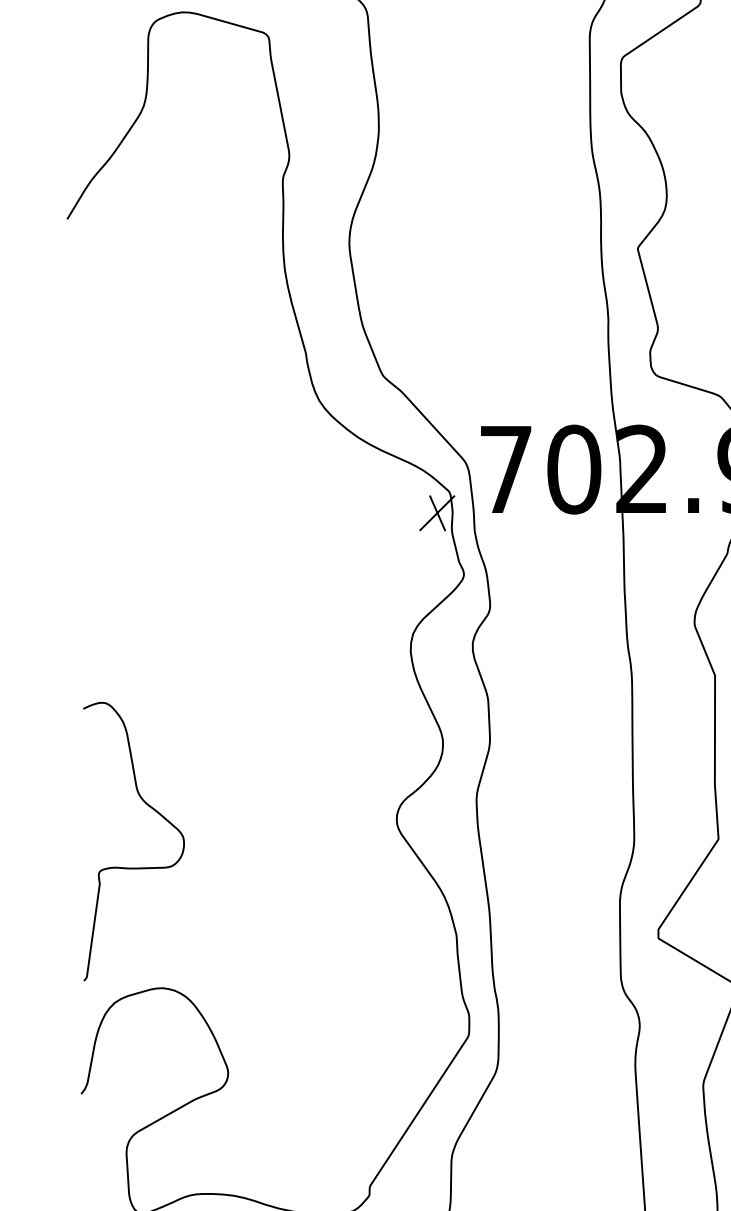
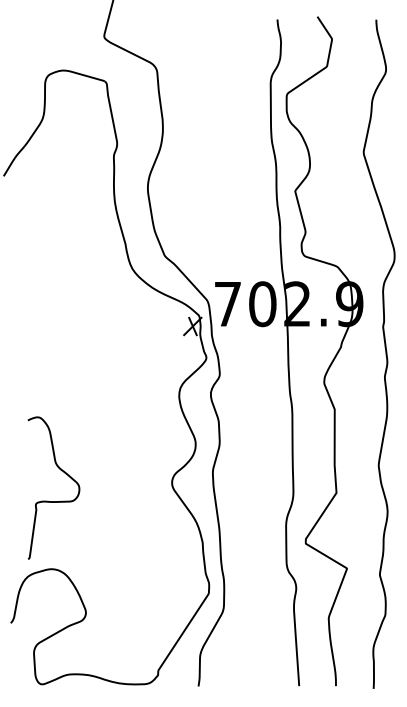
curve: (133, 867) -> (53, 501), moved

